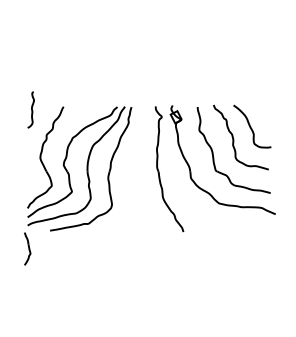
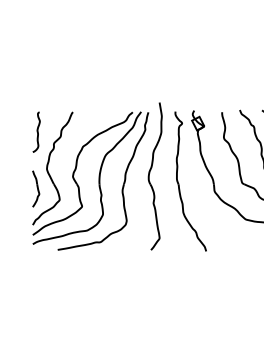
curve: (31, 109) -> (37, 131), moved
part: (137, 164) -> (155, 176), added
part: (27, 248) -> (35, 188), moved

